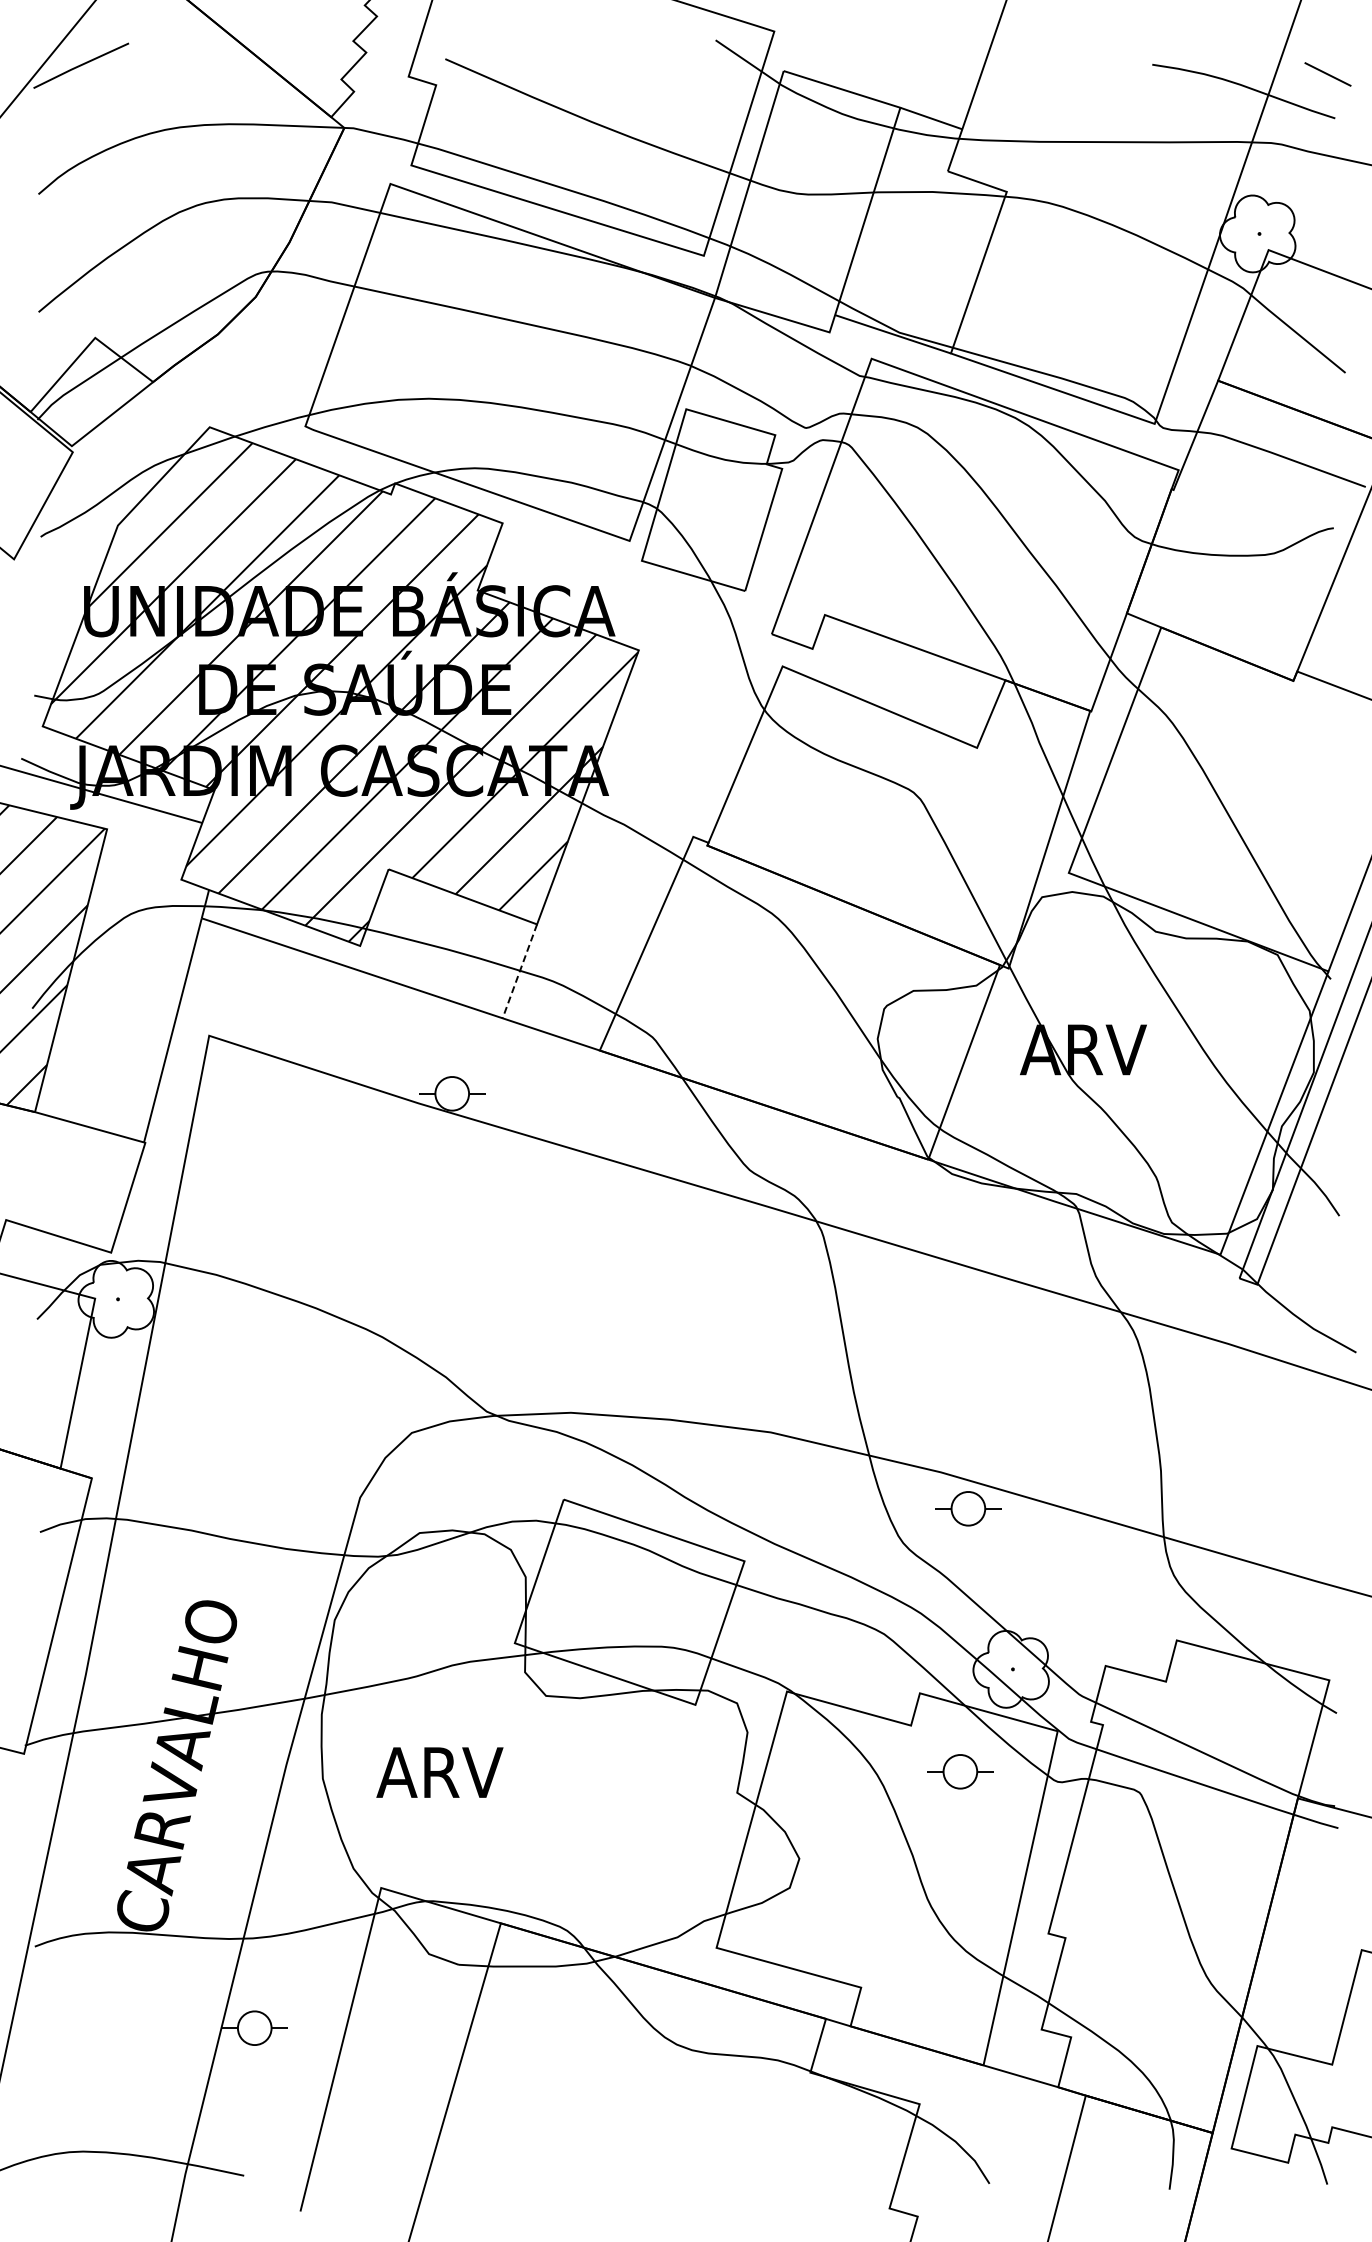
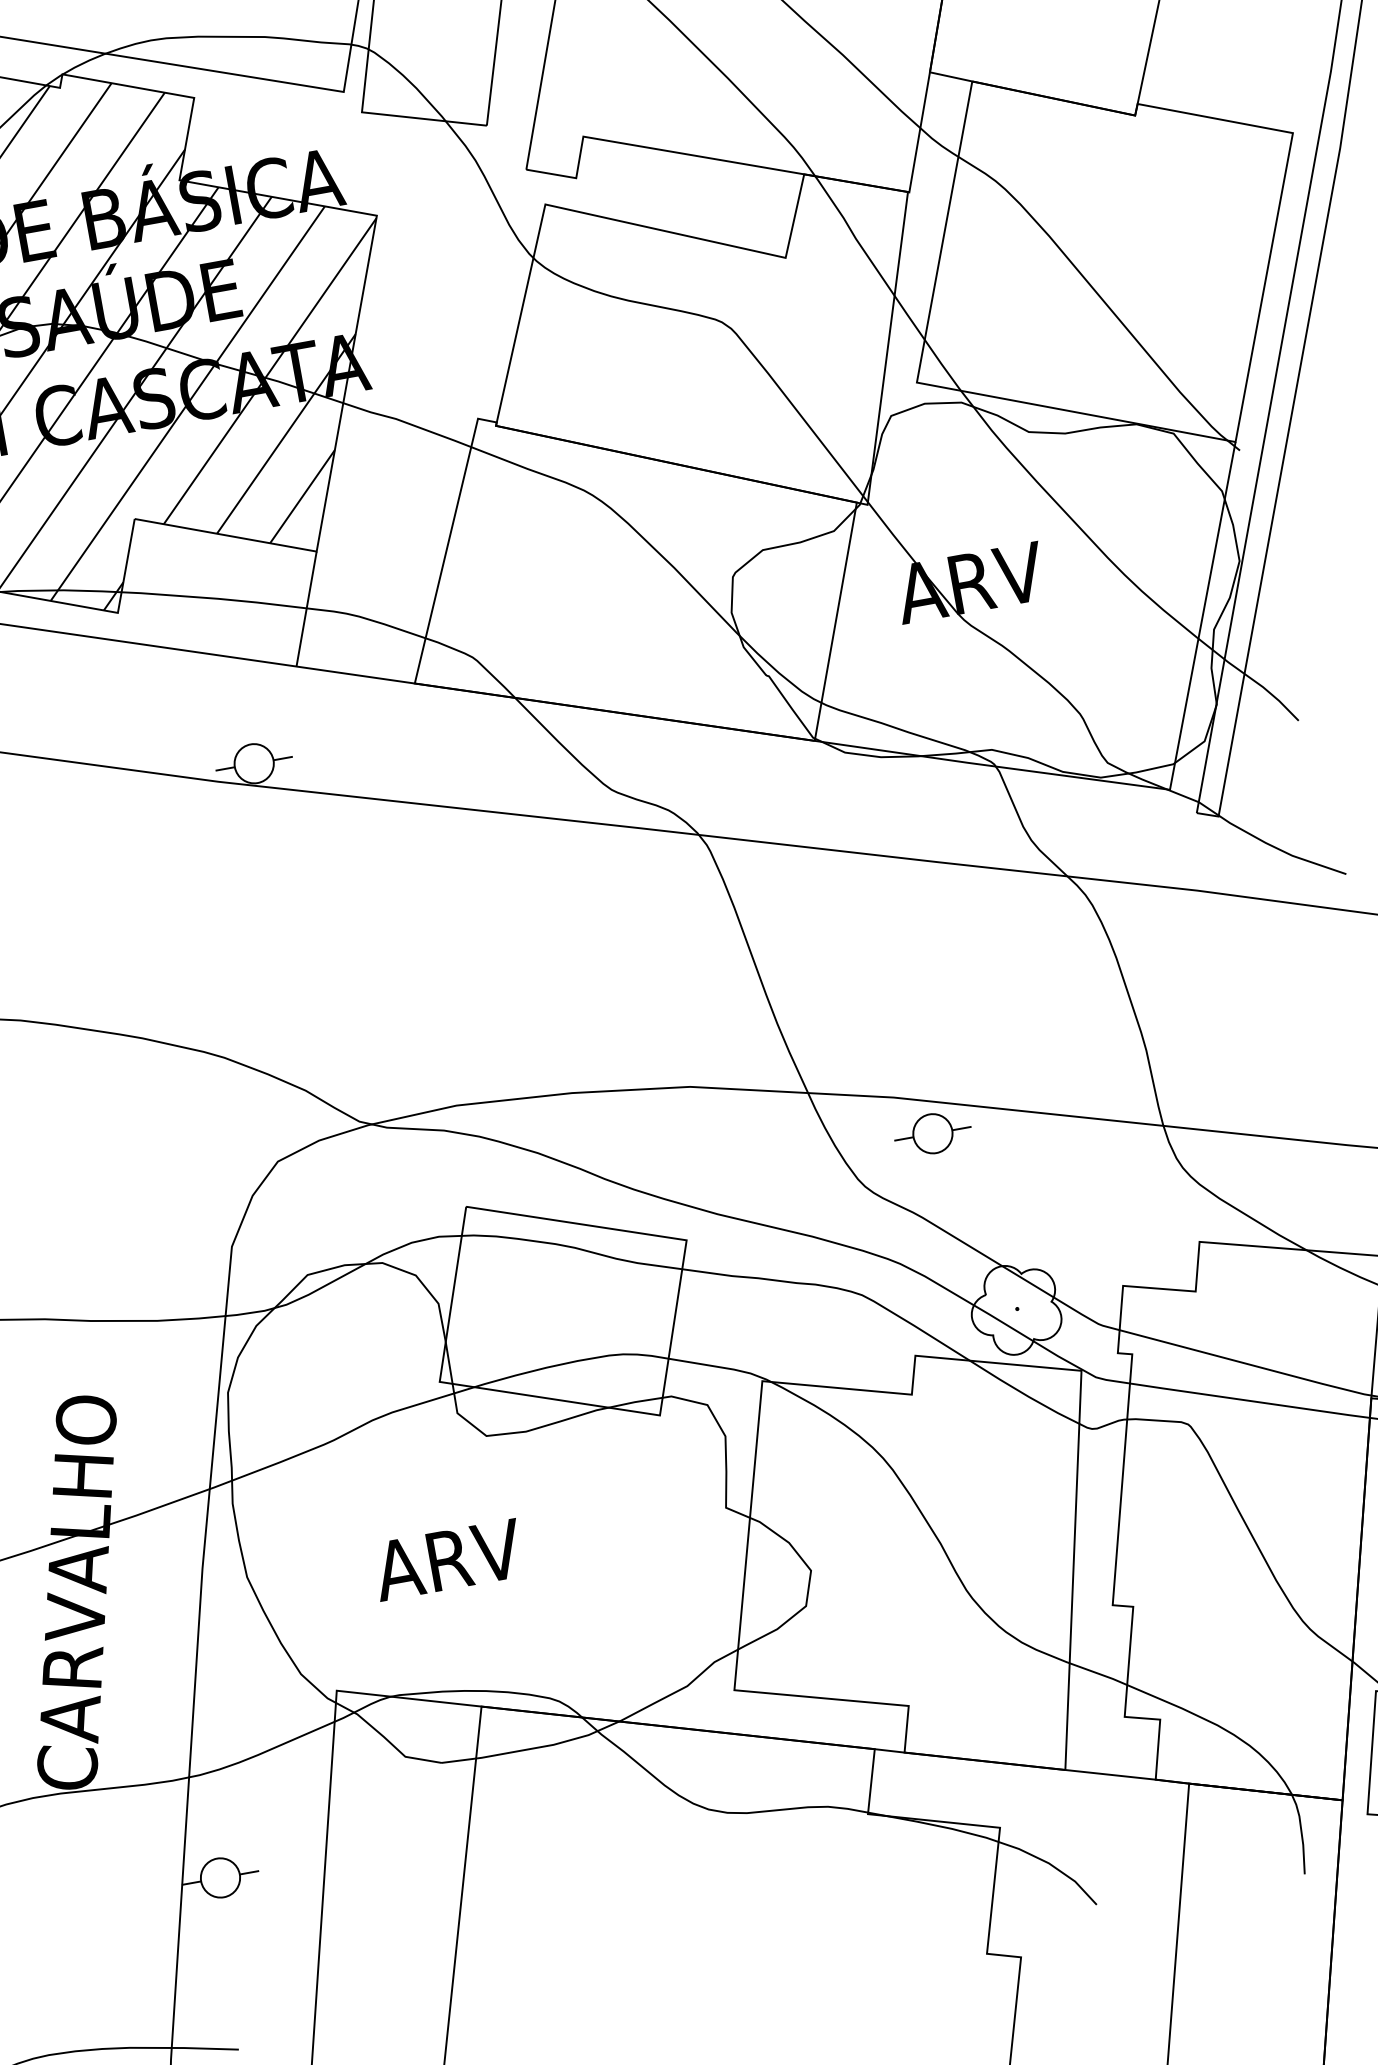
line: (519, 971) -> (306, 609), dashed -> solid
part: (960, 1771) -> (978, 1437), removed
text: (439, 1772) -> (447, 1559), moved

